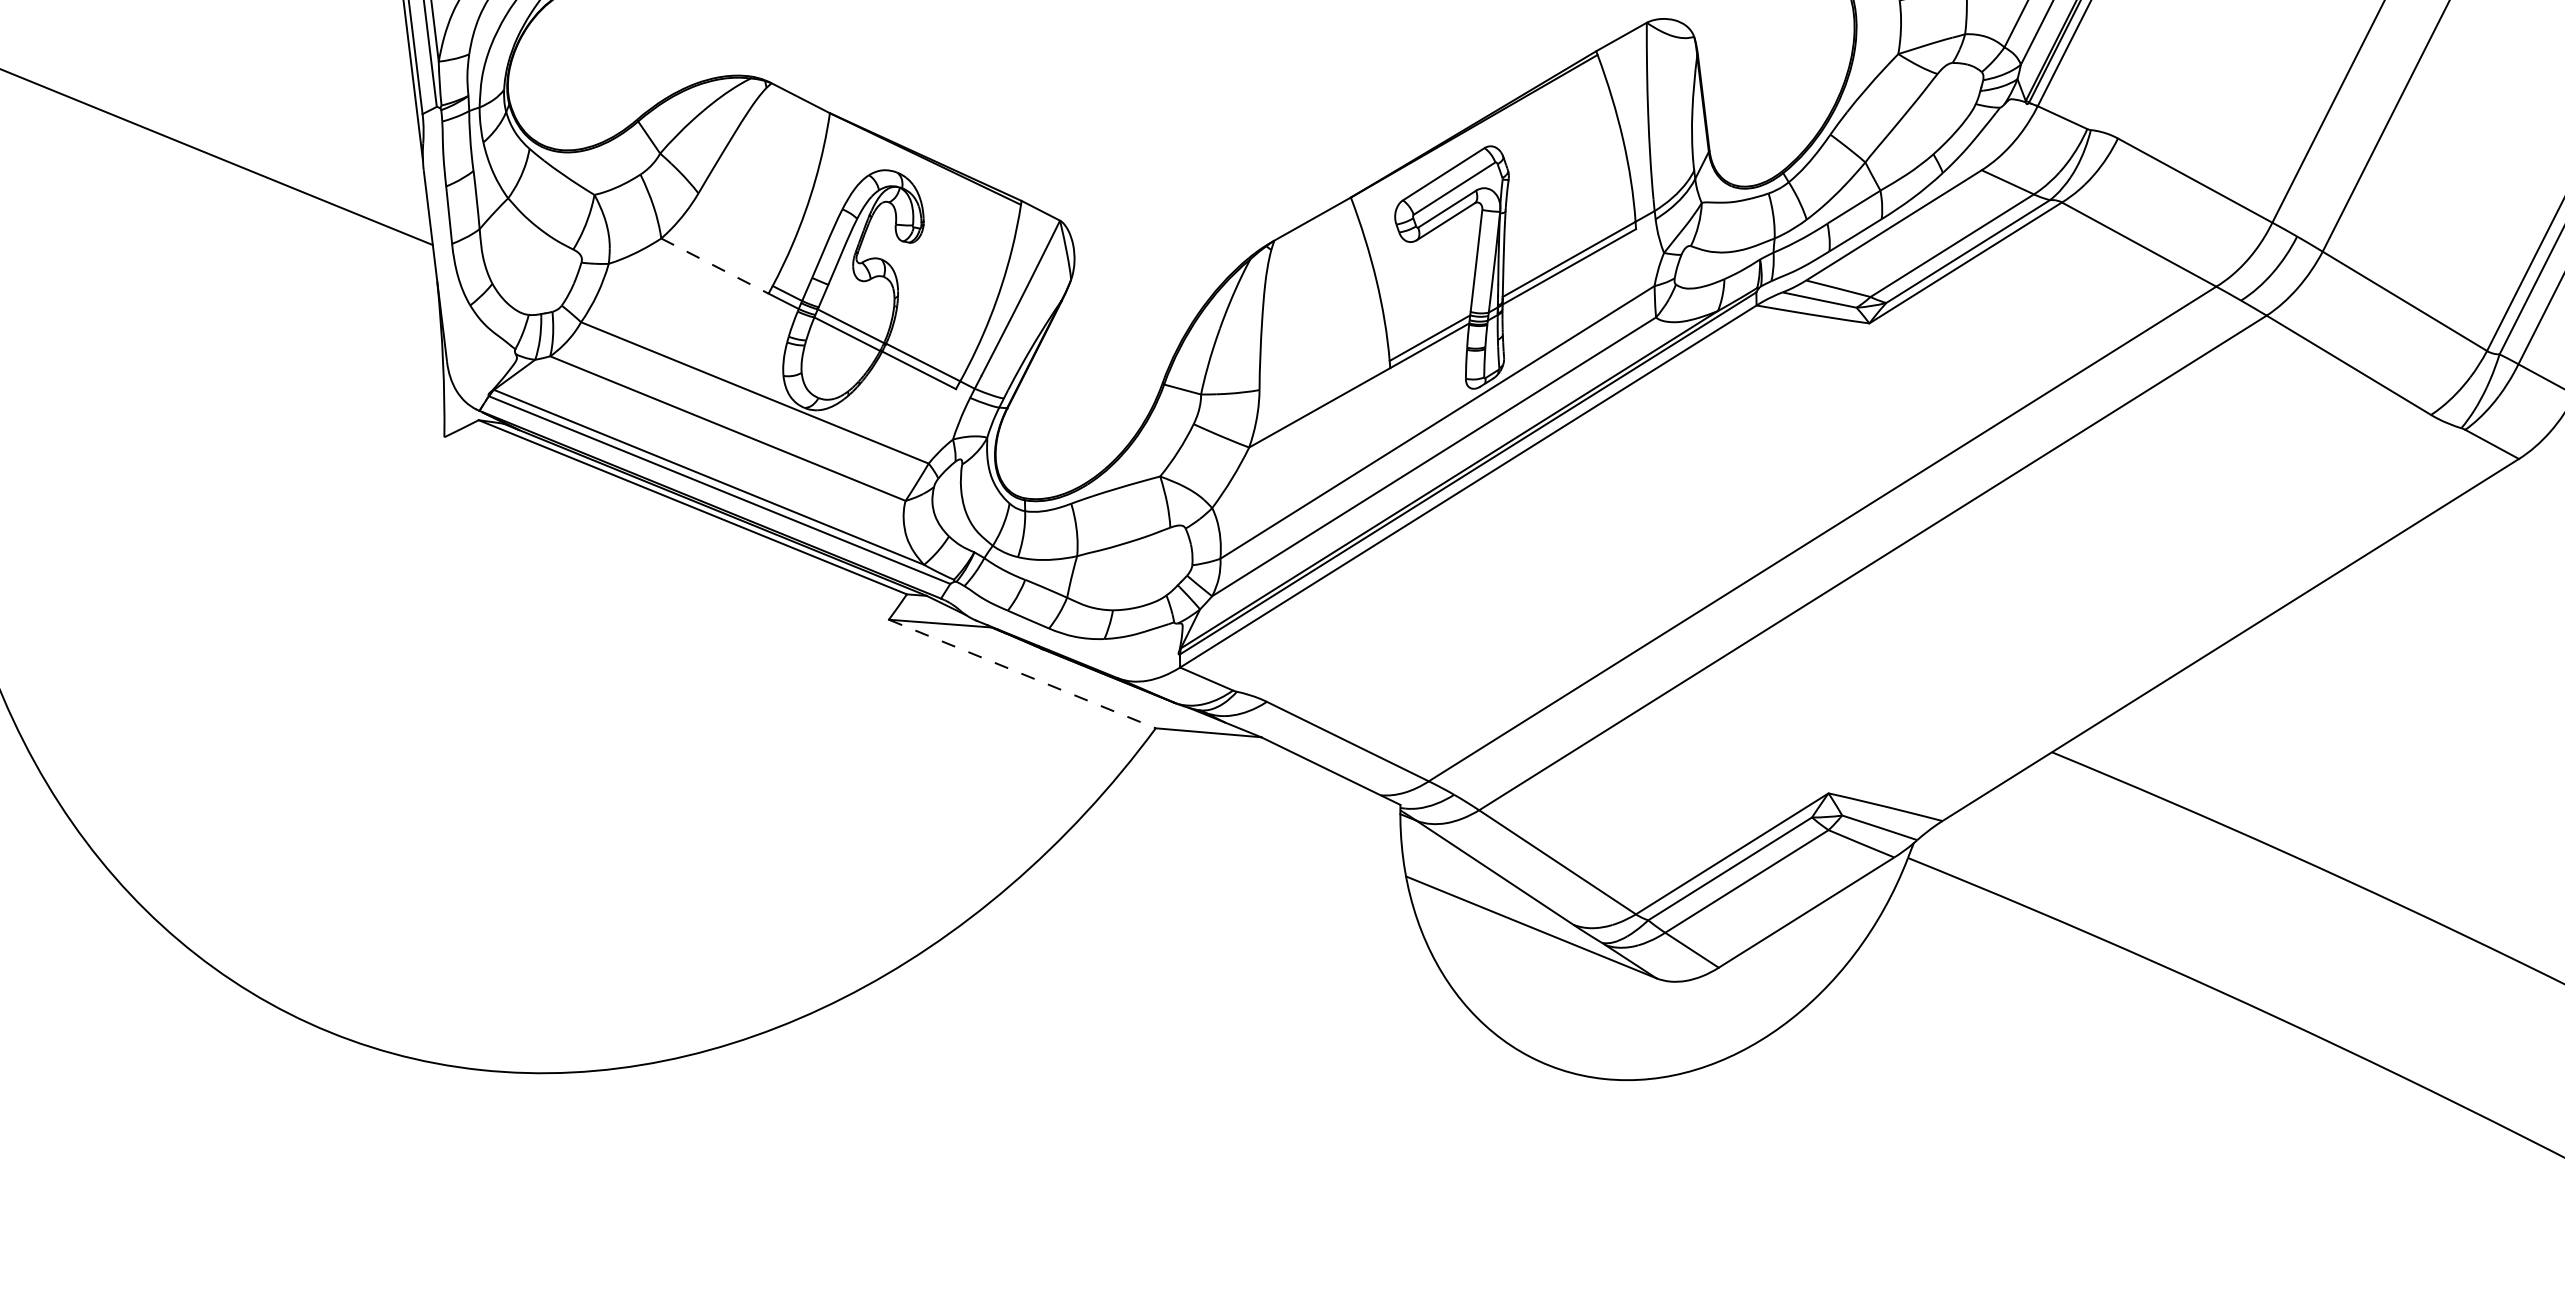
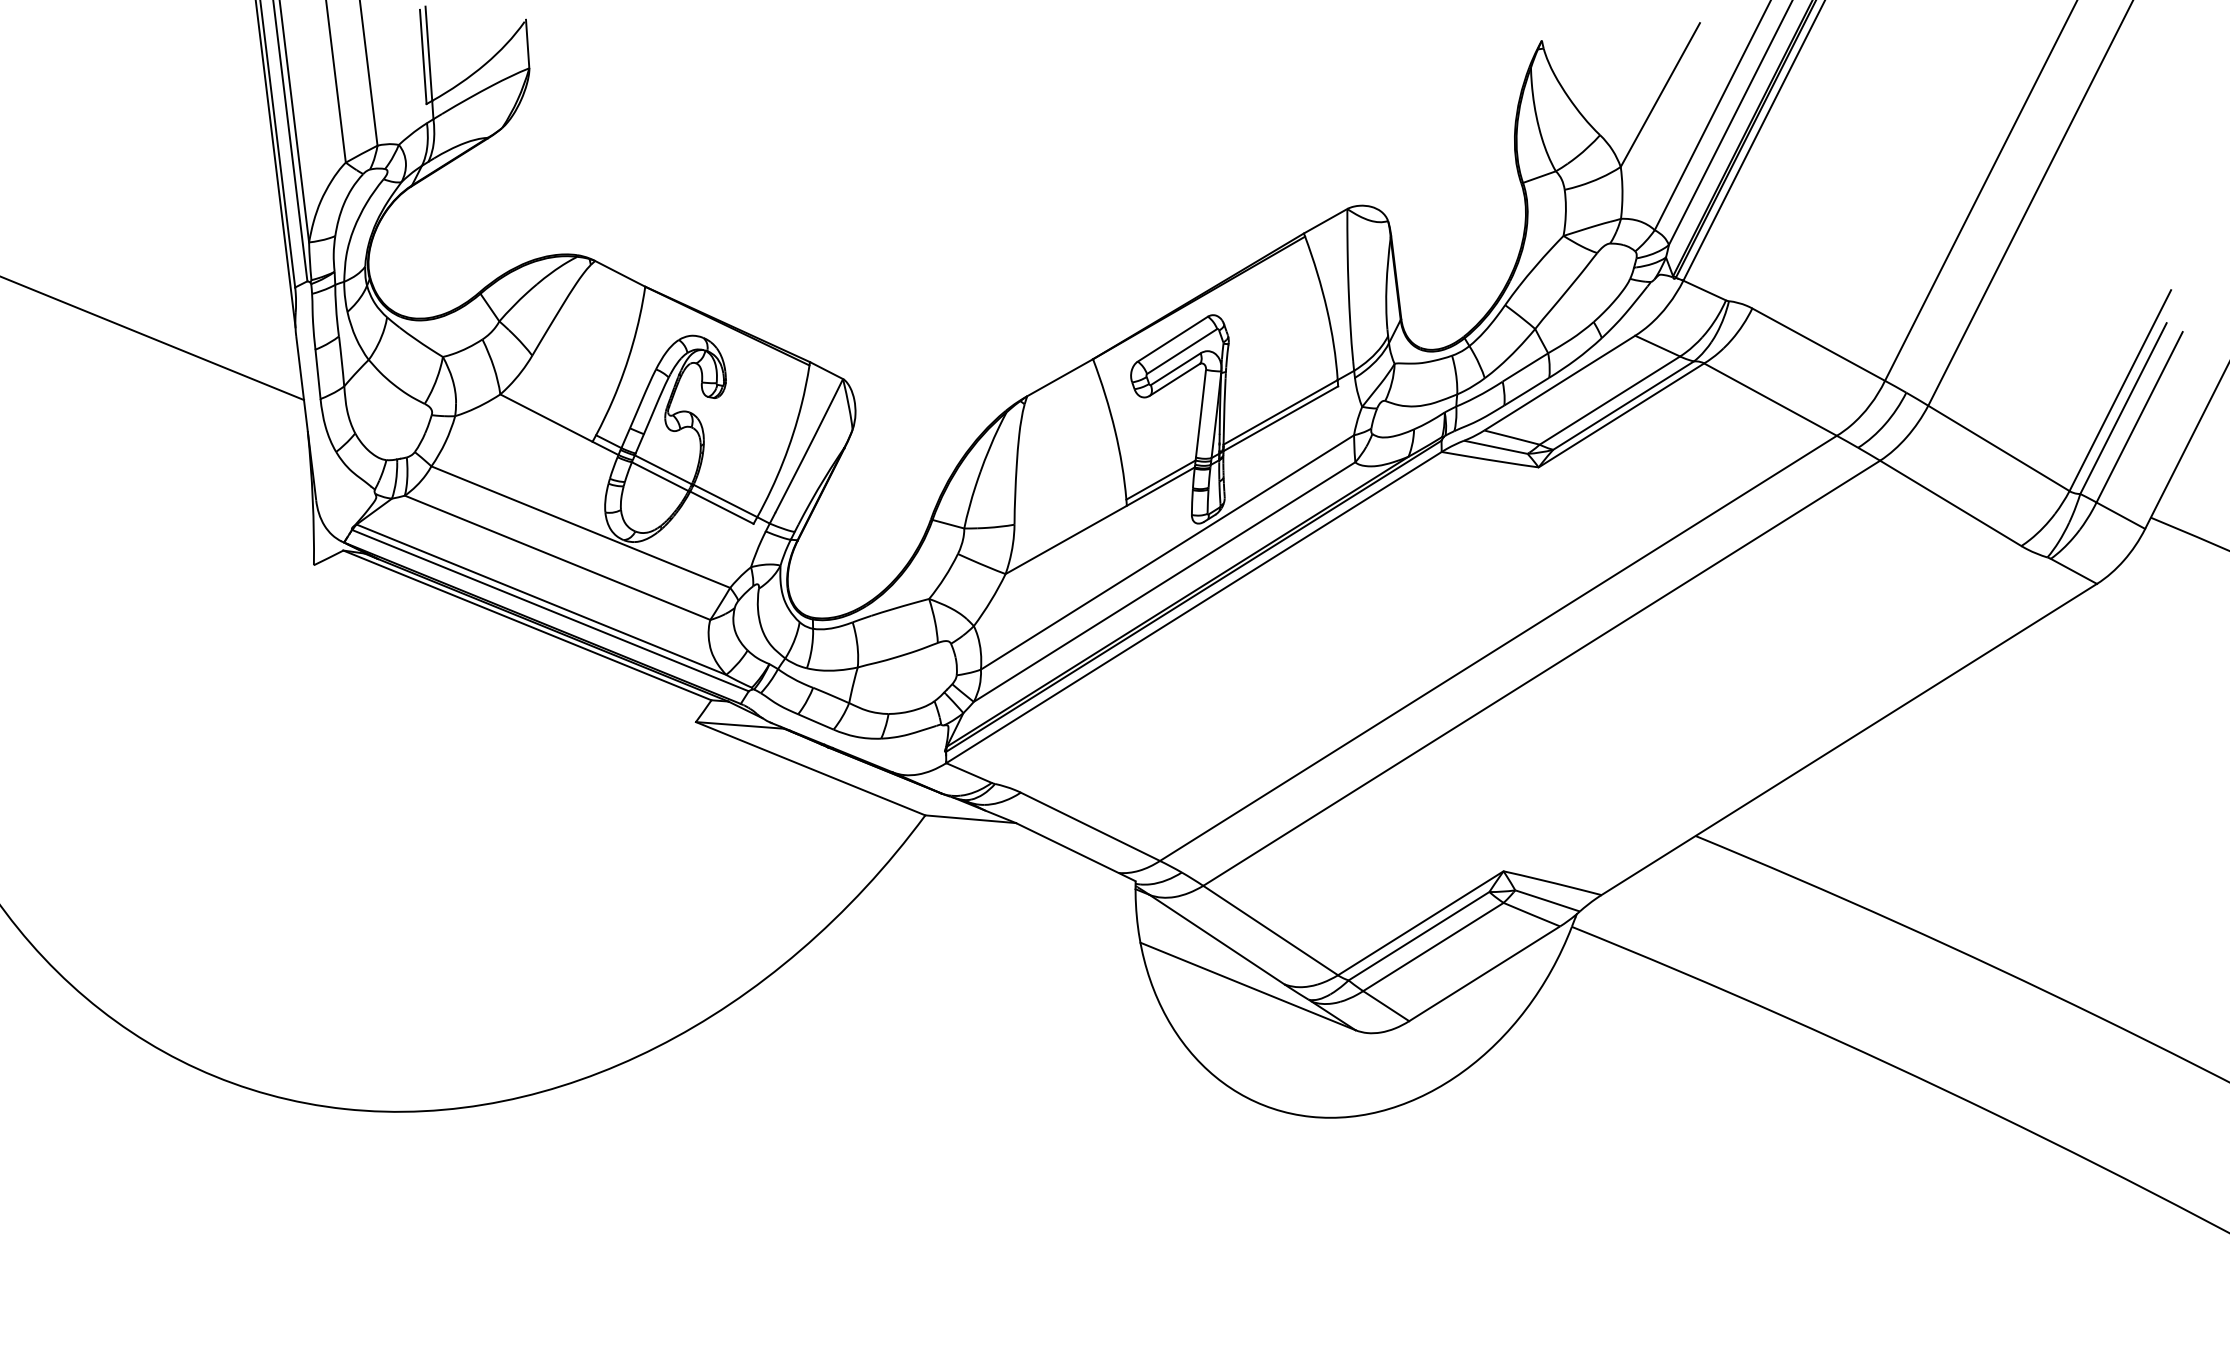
line: (714, 266) -> (546, 418), dashed -> solid
line: (1022, 673) -> (810, 768), dashed -> solid

